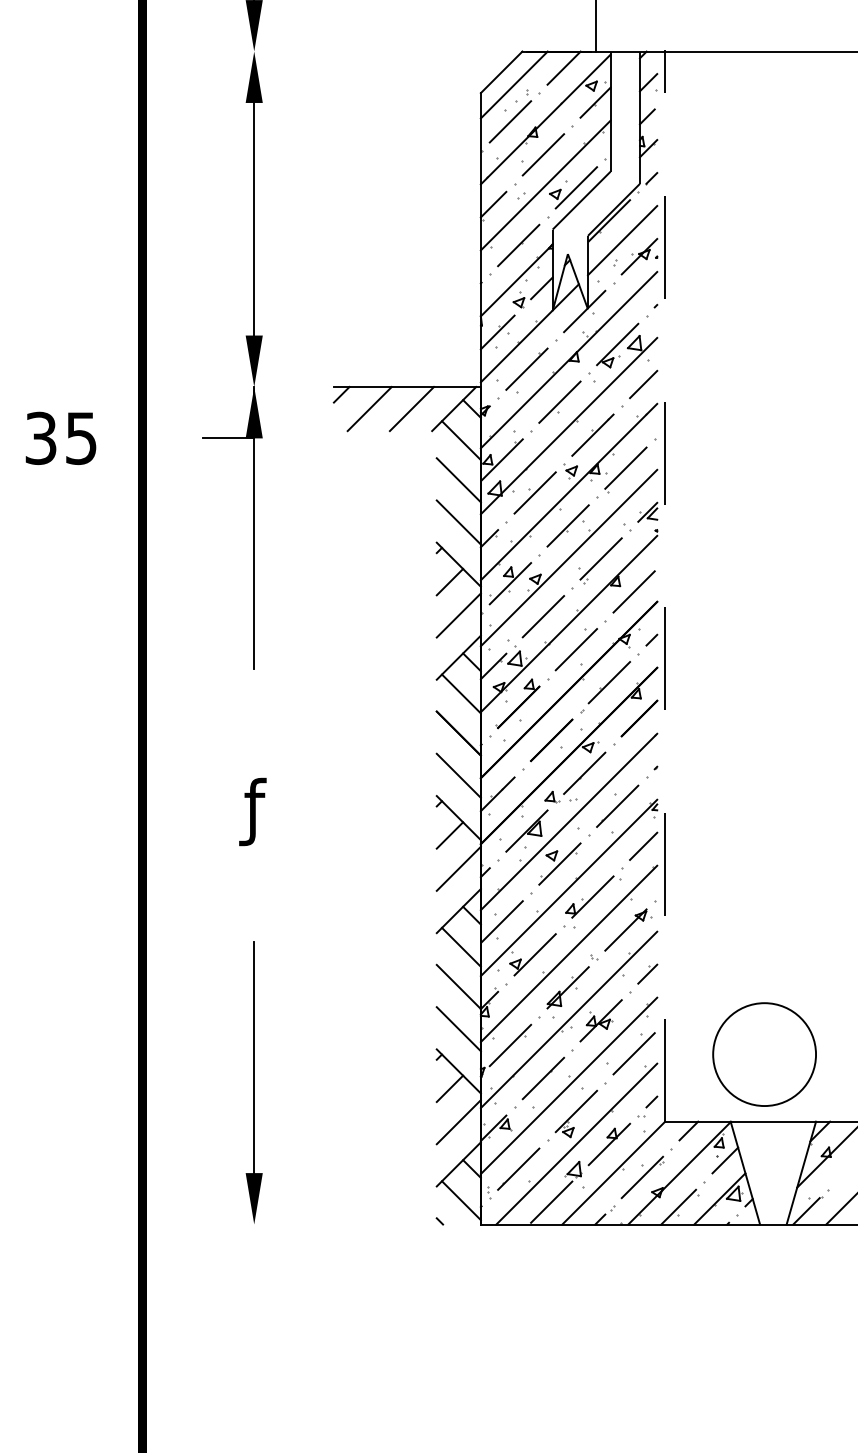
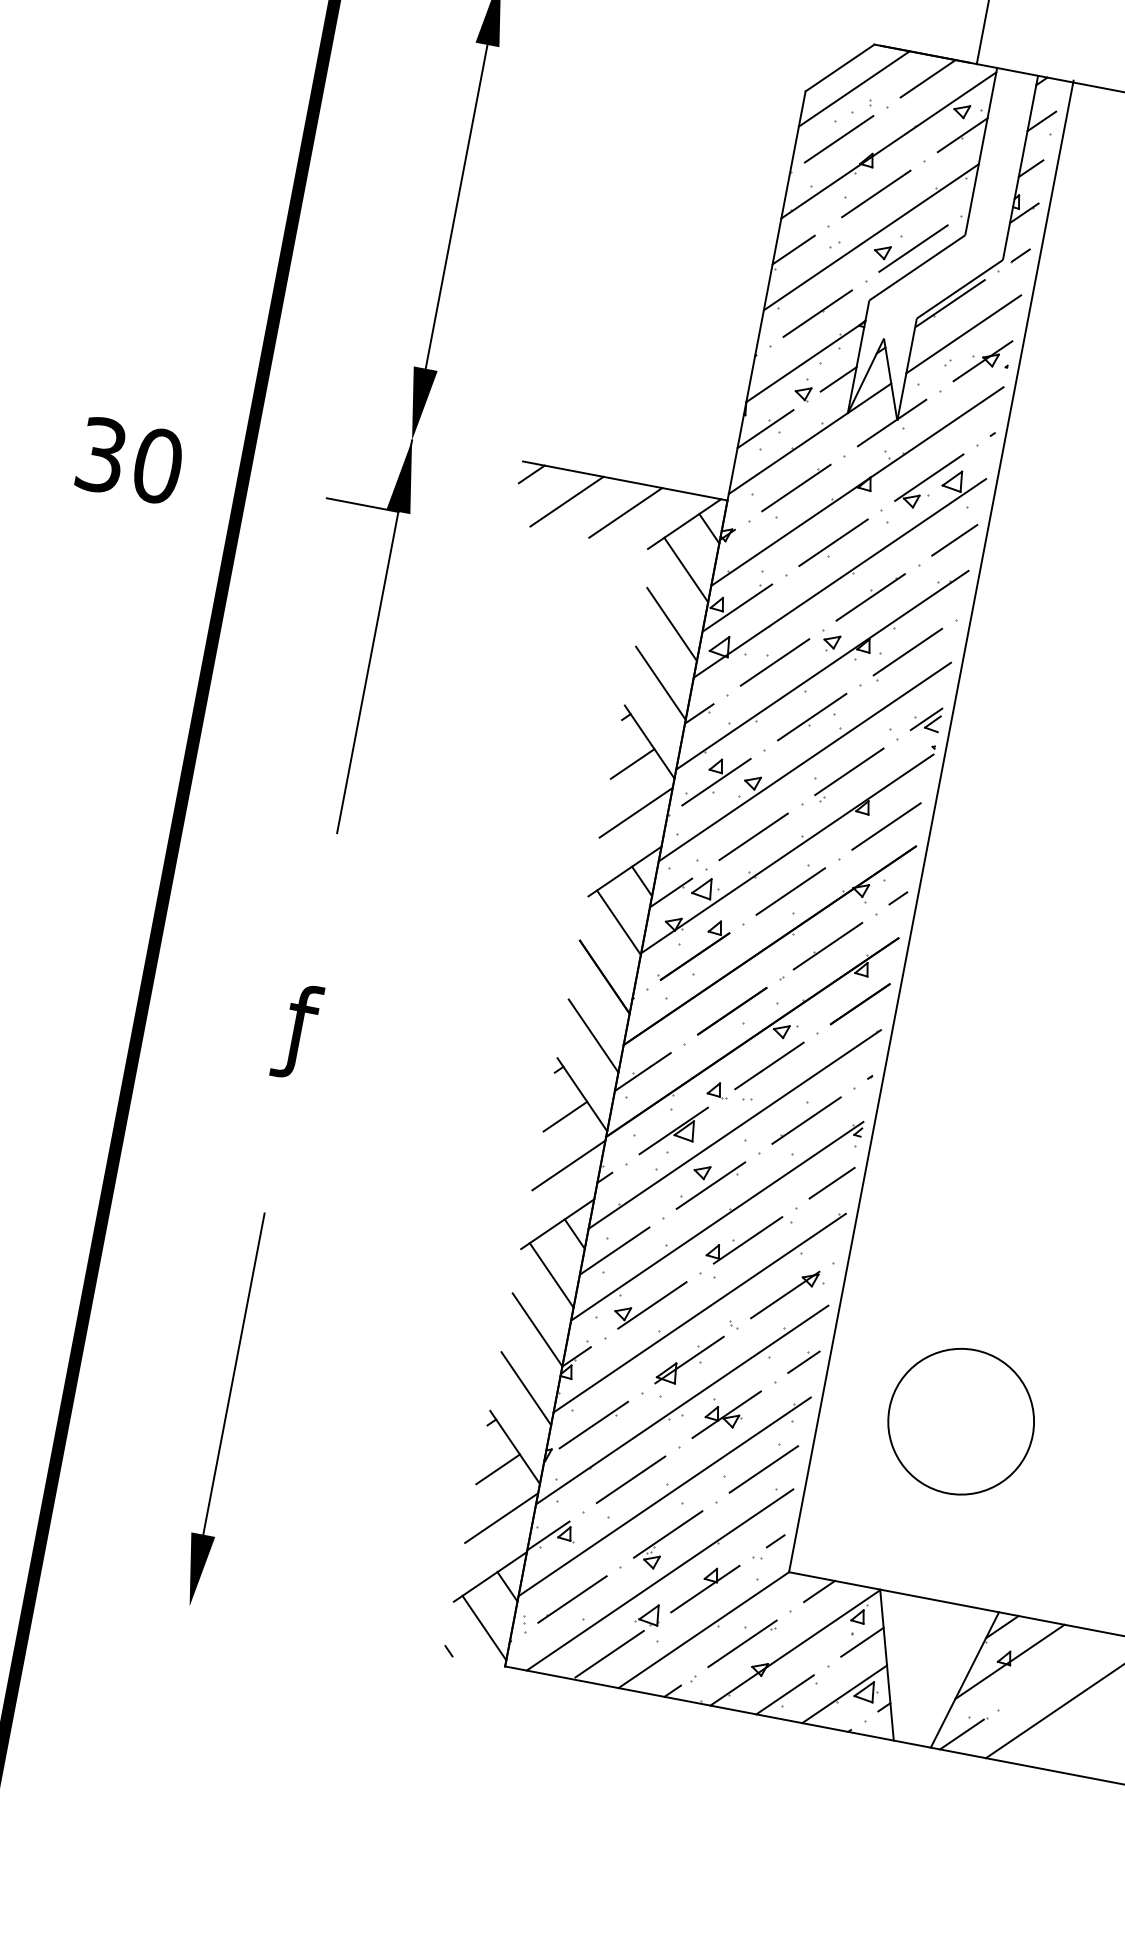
text: (81, 438) -> (157, 466), 35 -> 30
line: (665, 585) -> (931, 825), dashed -> solid
circle: (764, 1054) -> (961, 1421), moved

